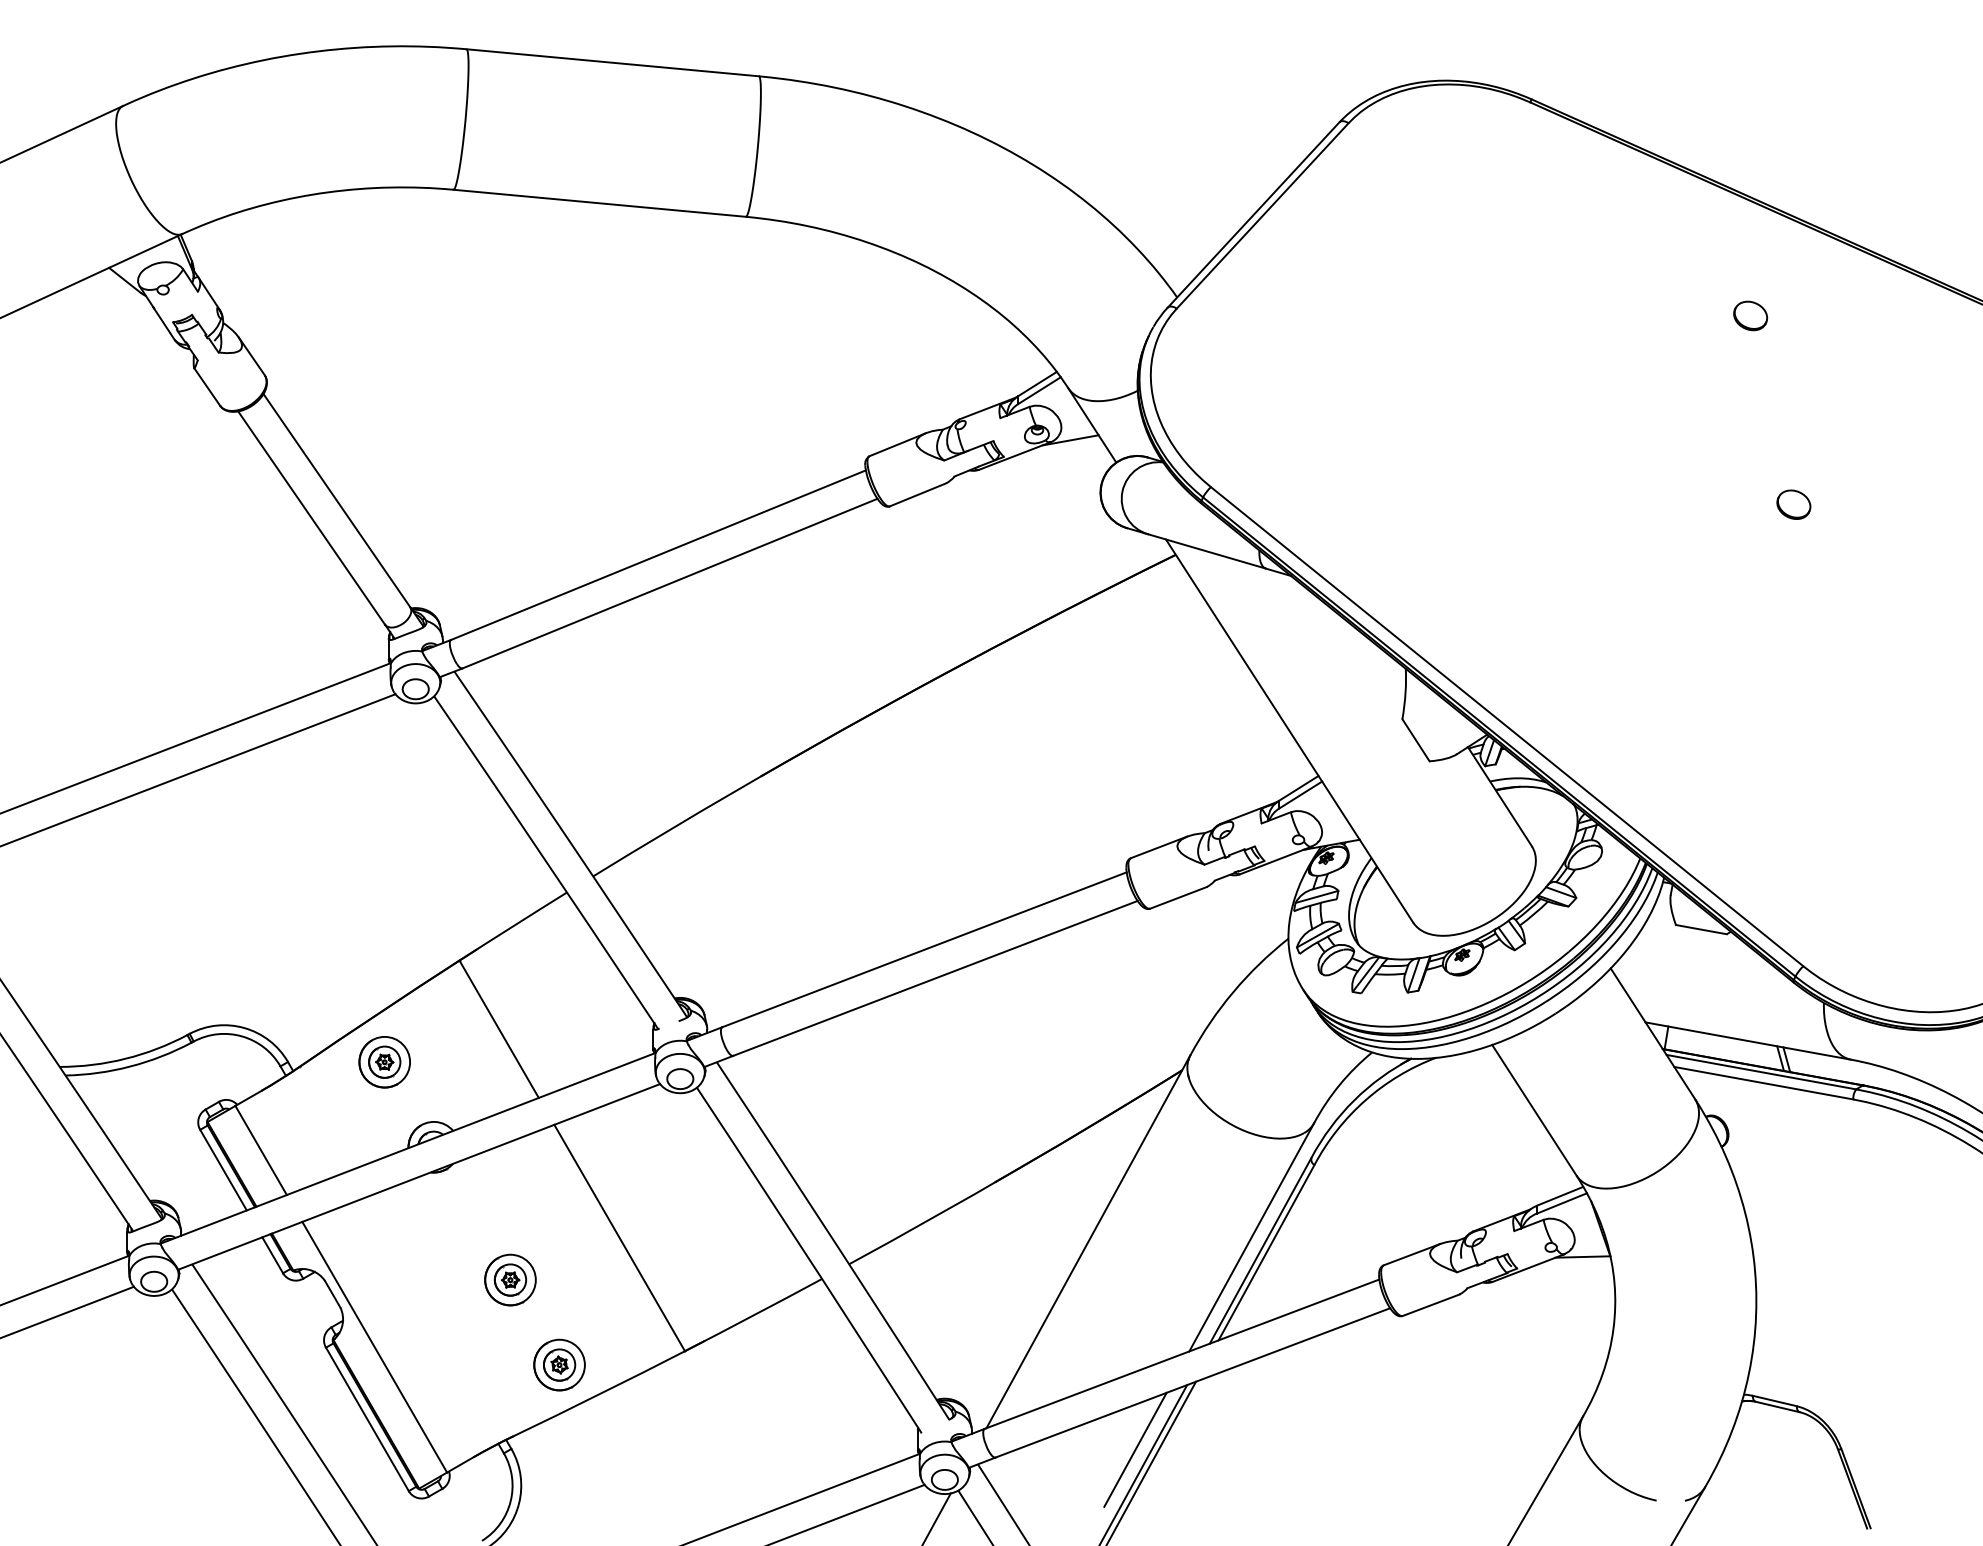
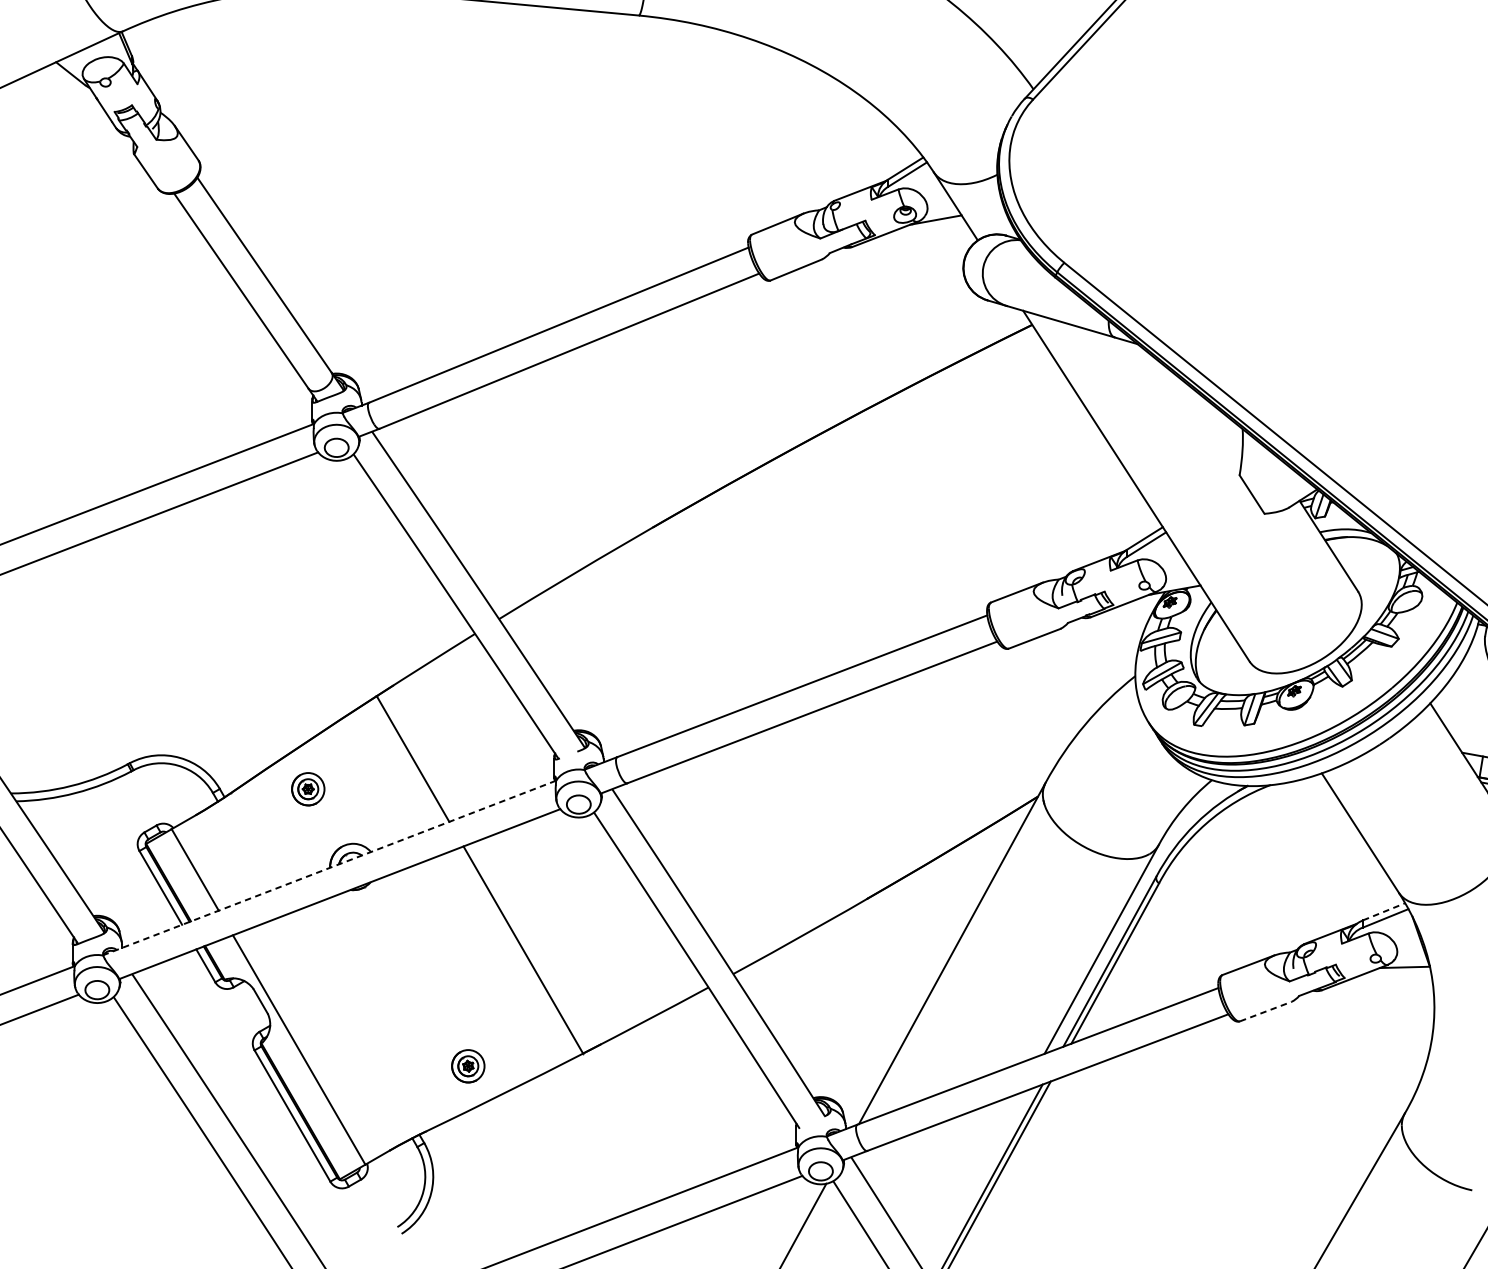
part: (384, 1062) -> (308, 789), size x0.7
line: (408, 1148) -> (330, 868), solid -> dashed
line: (1560, 1196) -> (1384, 912), solid -> dashed
part: (510, 1279) -> (423, 987), removed
line: (1431, 1305) -> (1266, 1011), solid -> dashed
part: (559, 1364) -> (468, 1065), size x0.7
line: (1135, 1449) -> (995, 1143), removed

